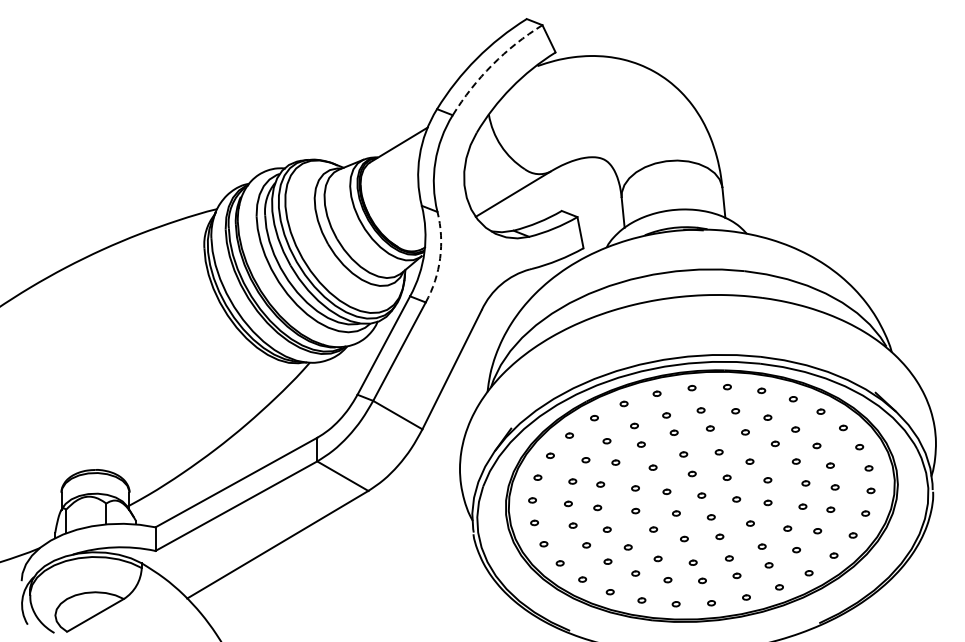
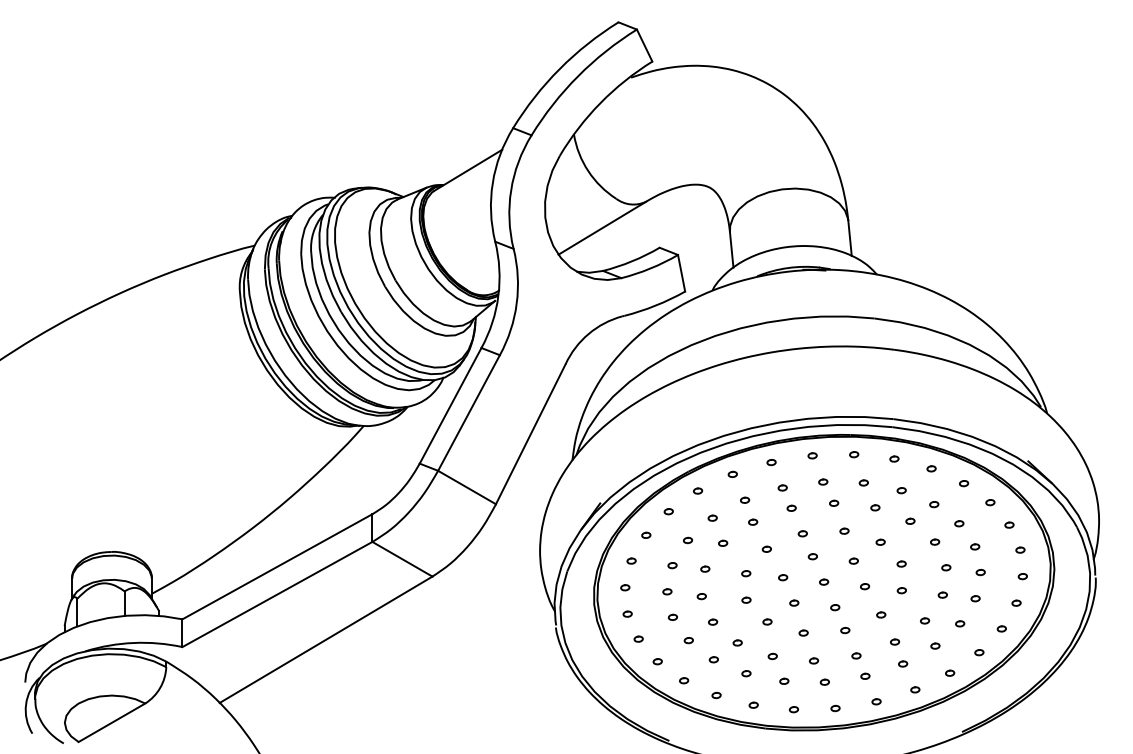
arc: (492, 64) -> (578, 75), dashed -> solid
arc: (440, 258) -> (517, 303), dashed -> solid

